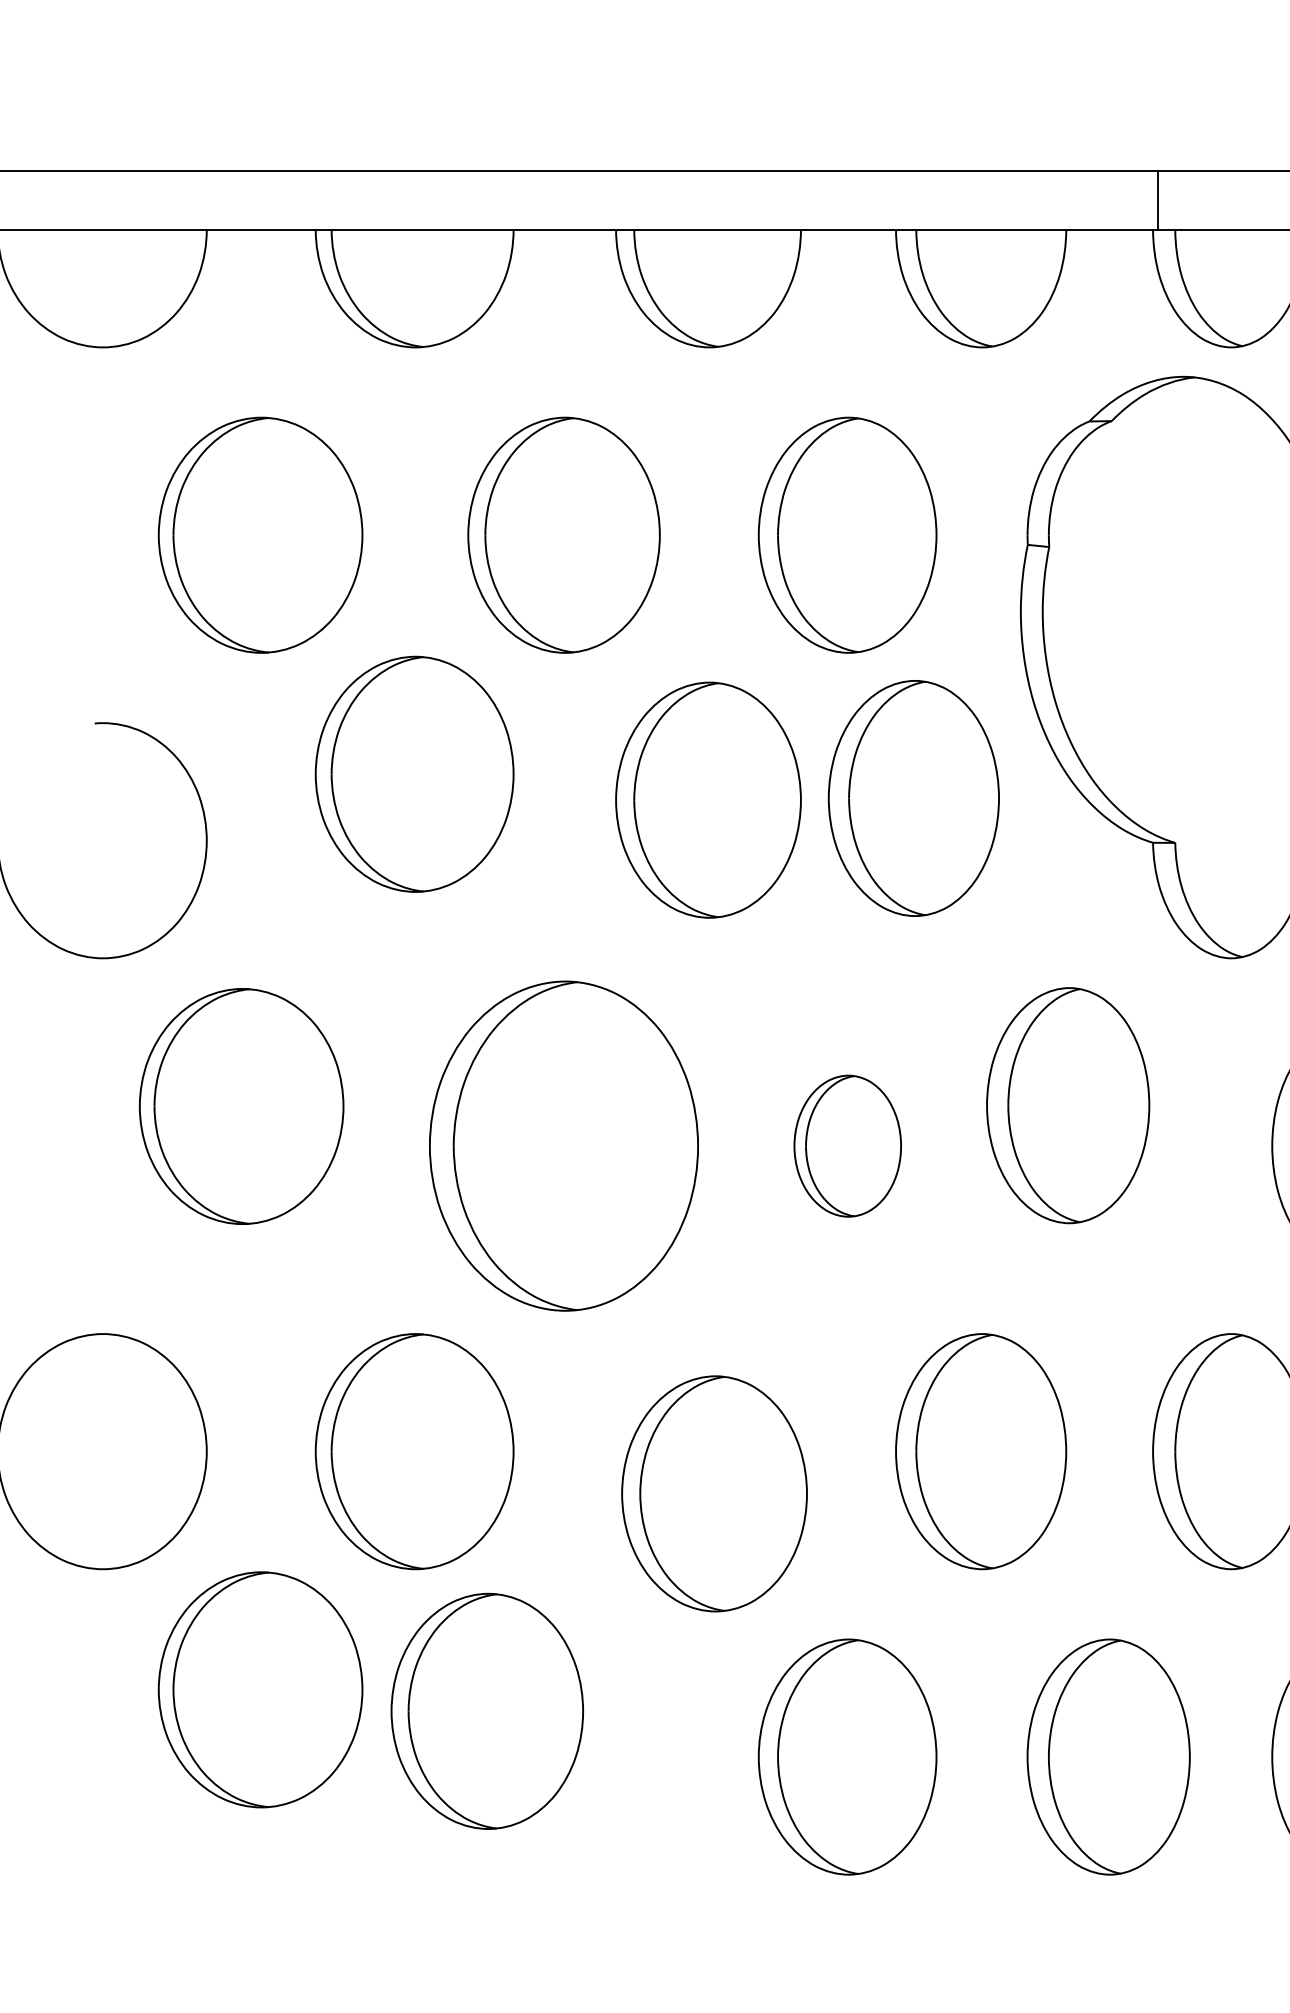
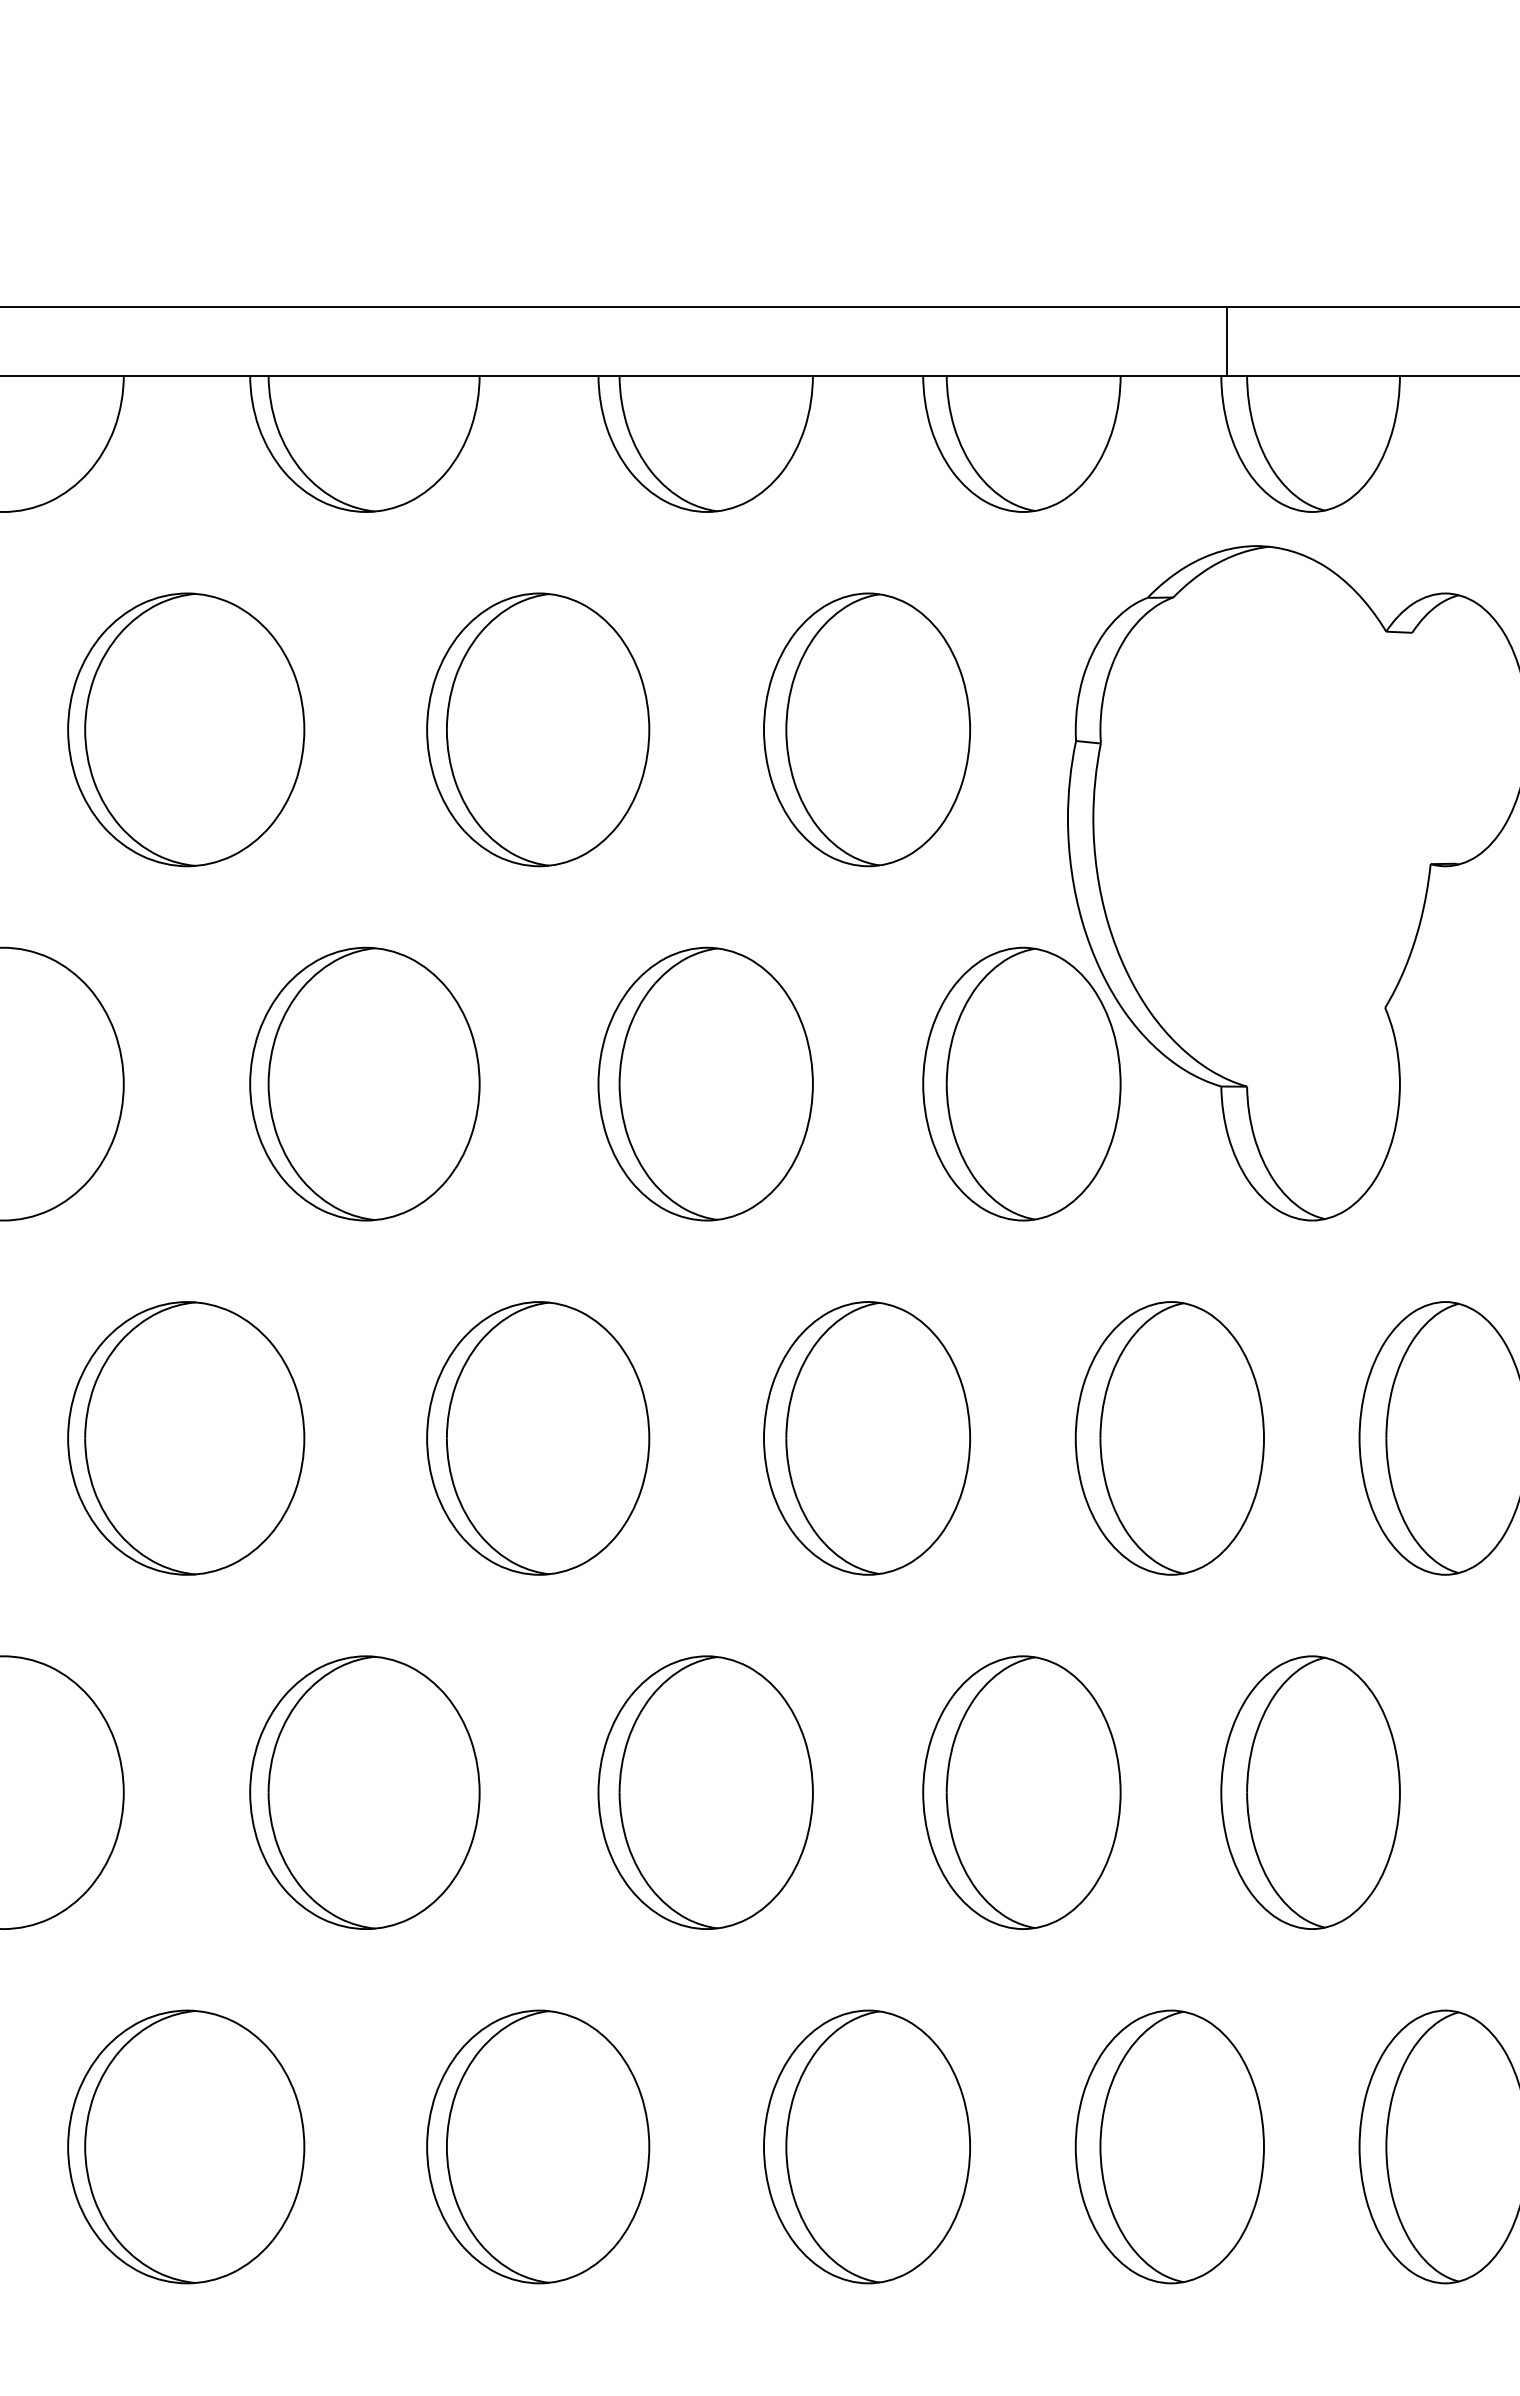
part: (414, 773) -> (364, 1083), moved
part: (913, 797) -> (1021, 1083), moved
part: (708, 799) -> (705, 1083), moved
part: (1067, 1105) -> (1169, 1438), moved
part: (241, 1106) -> (186, 1438), moved
part: (564, 1146) -> (538, 1438), size x0.71
part: (848, 1146) -> (867, 1438), size x1.67
part: (714, 1493) -> (705, 1792), moved
part: (260, 1689) -> (186, 2146), moved
part: (487, 1710) -> (538, 2146), moved

